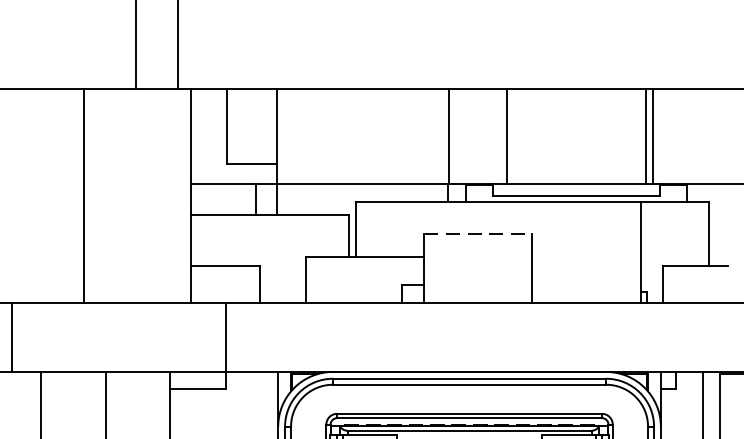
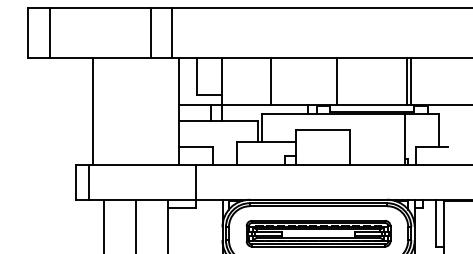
line: (449, 136) -> (271, 81), moved
line: (83, 196) -> (92, 111), moved
line: (479, 233) -> (323, 130), dashed -> solid

